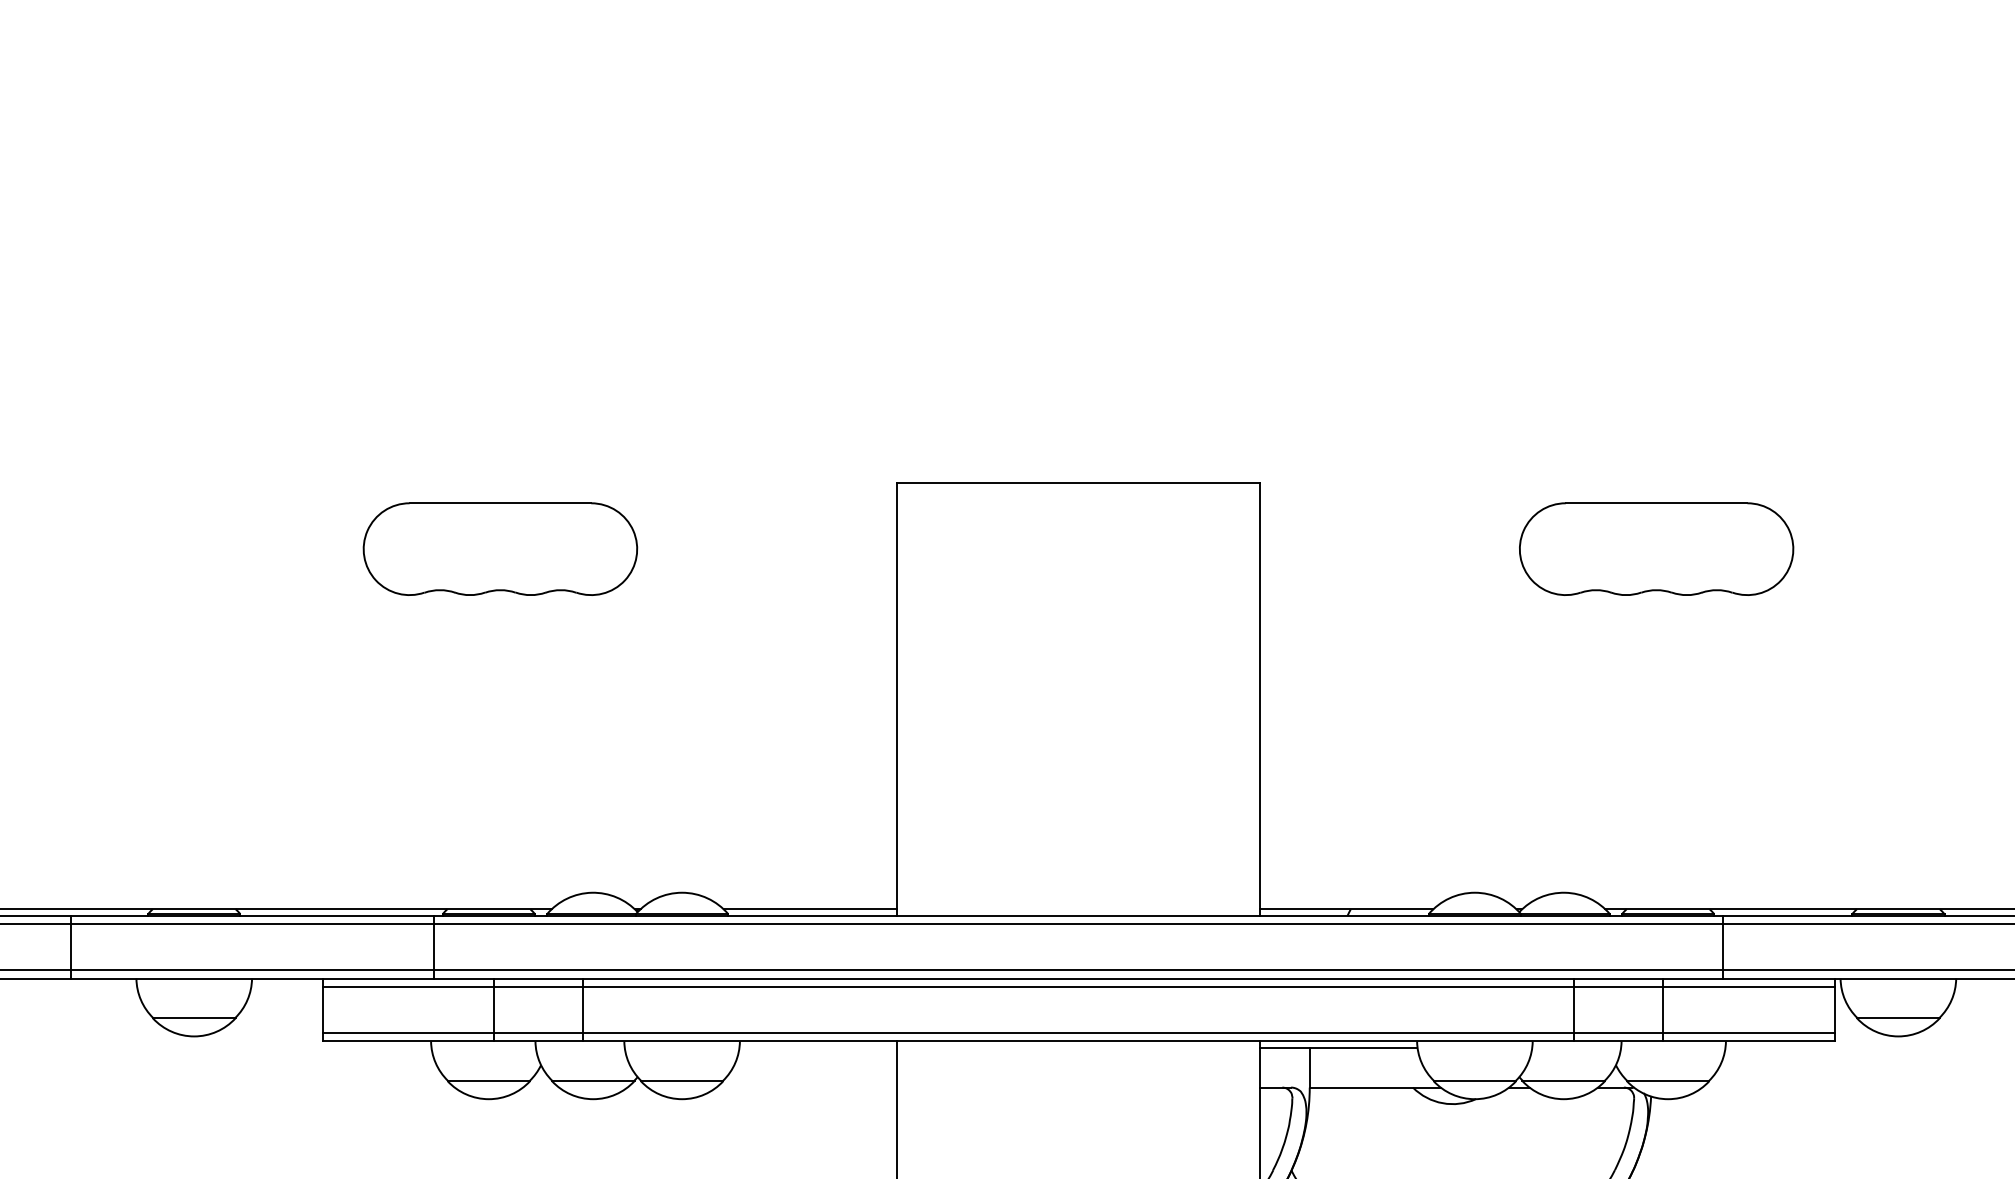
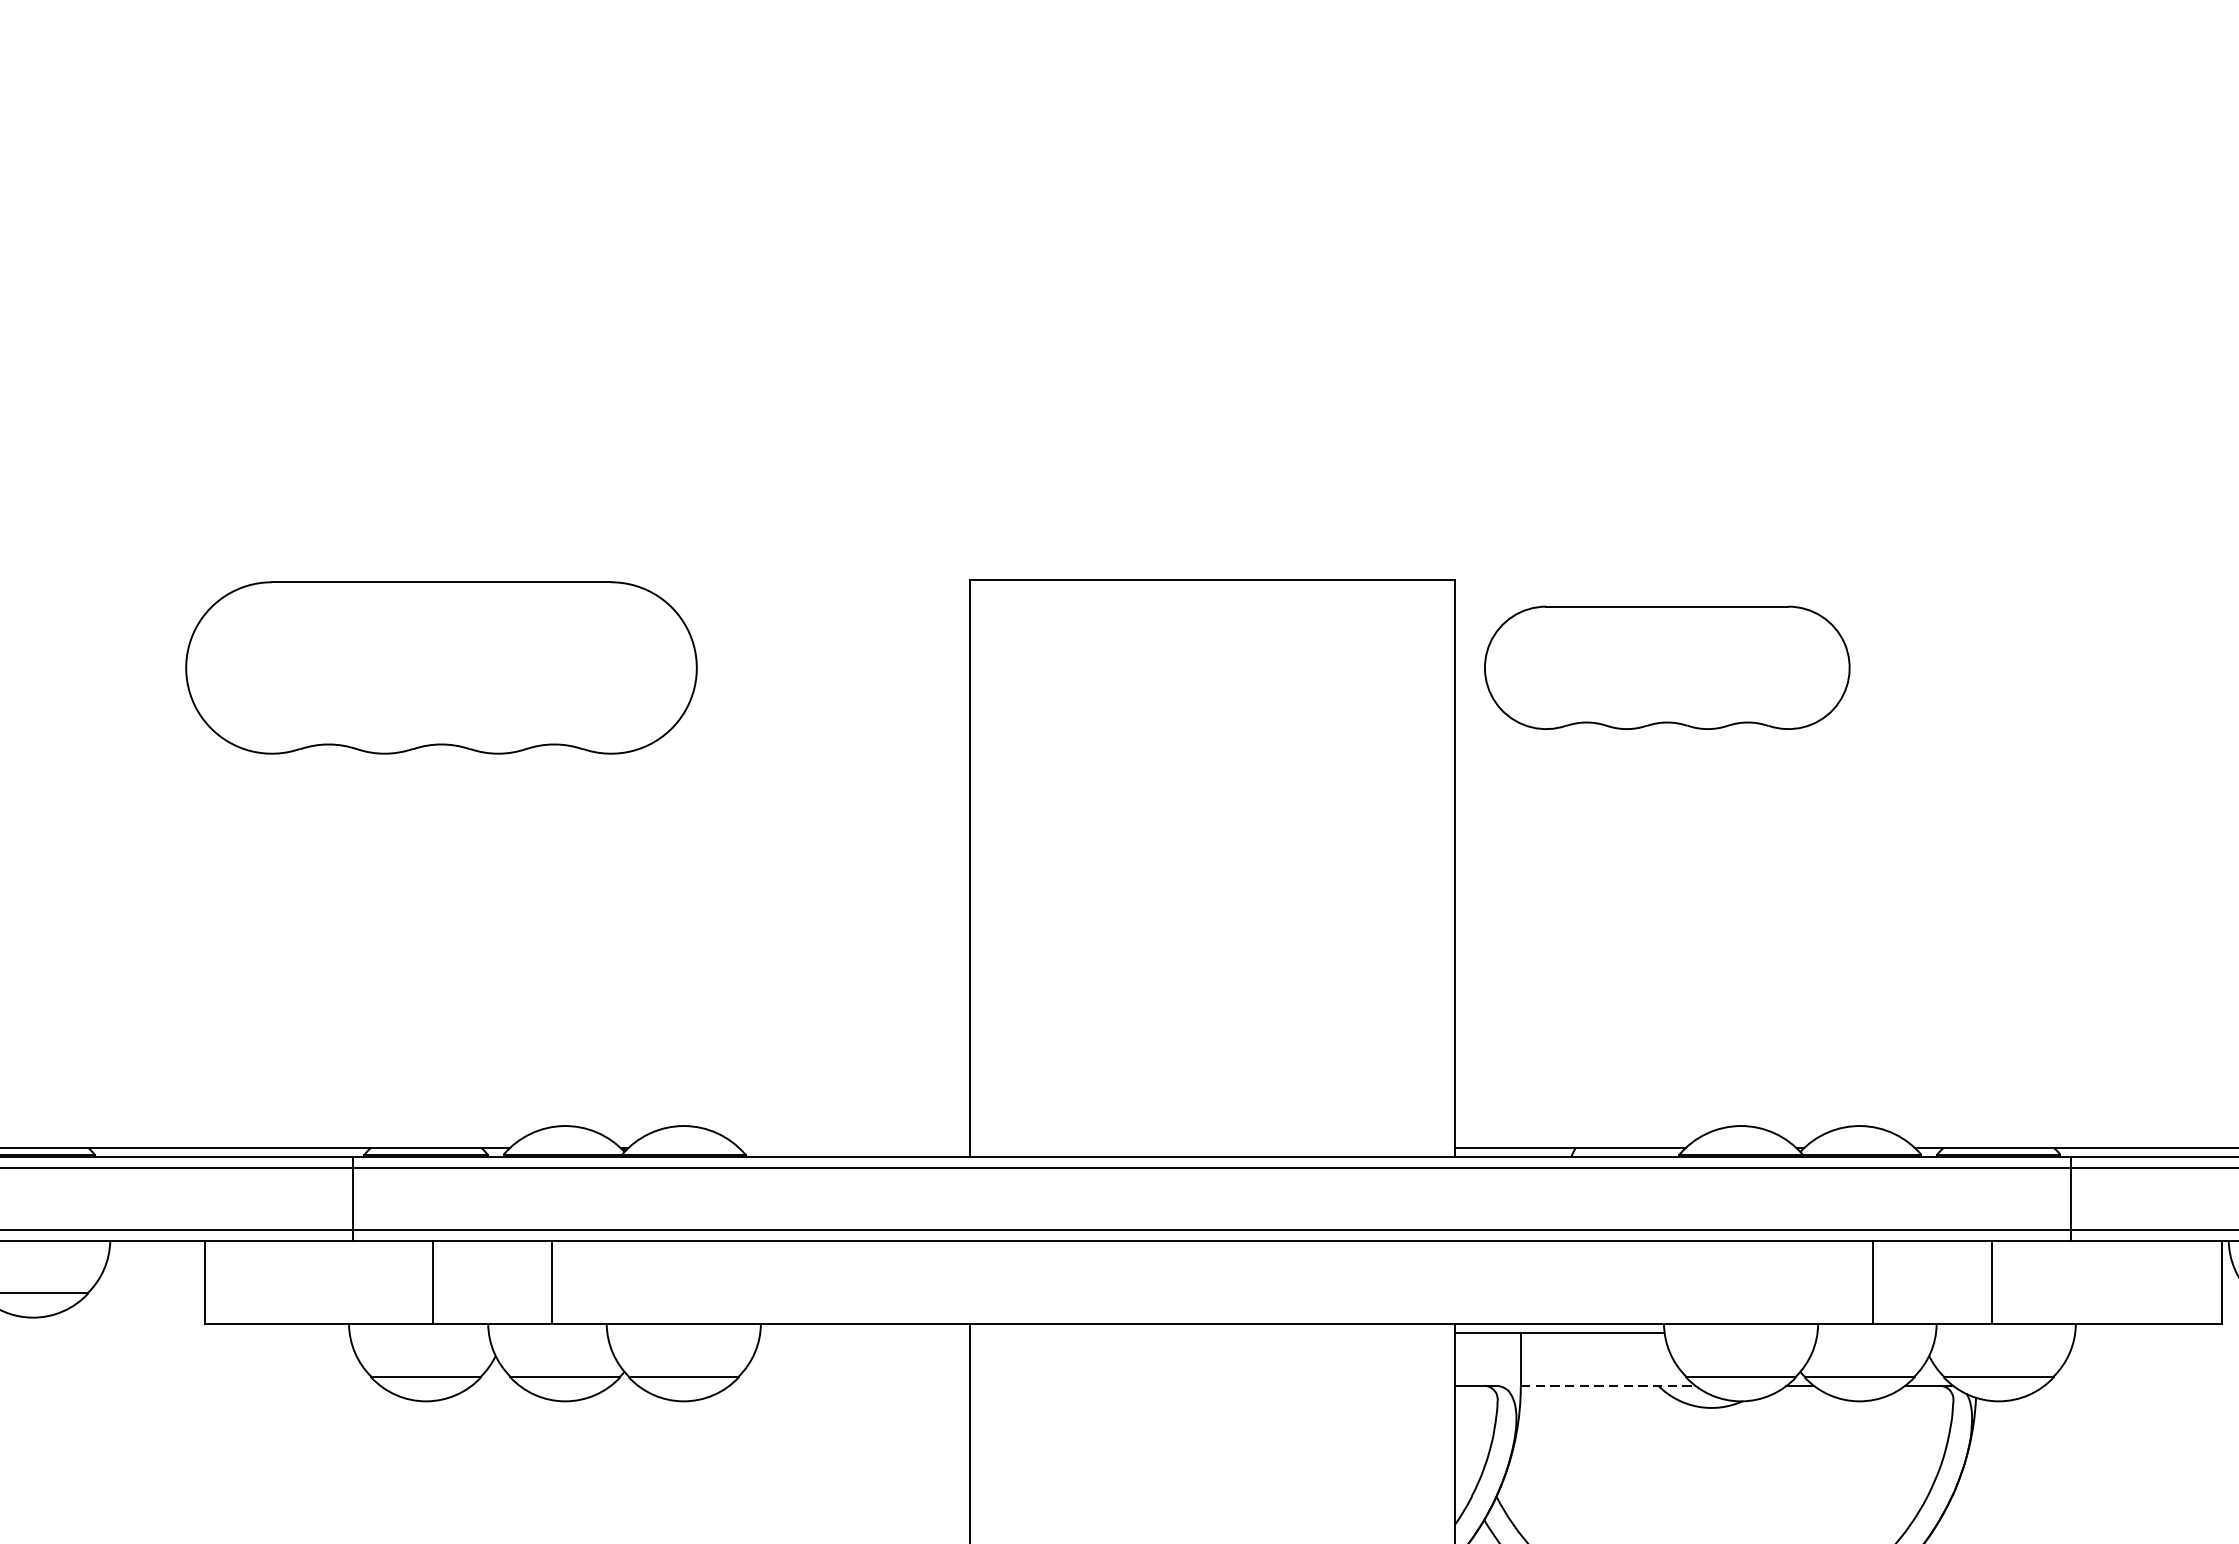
part: (500, 548) -> (441, 666), size x1.4
part: (1656, 548) -> (1667, 666), moved
line: (809, 909) -> (853, 1148), removed
line: (1079, 986) -> (1213, 1251), removed
line: (1079, 1033) -> (1213, 1313), removed
line: (1375, 1087) -> (1608, 1385), solid -> dashed

